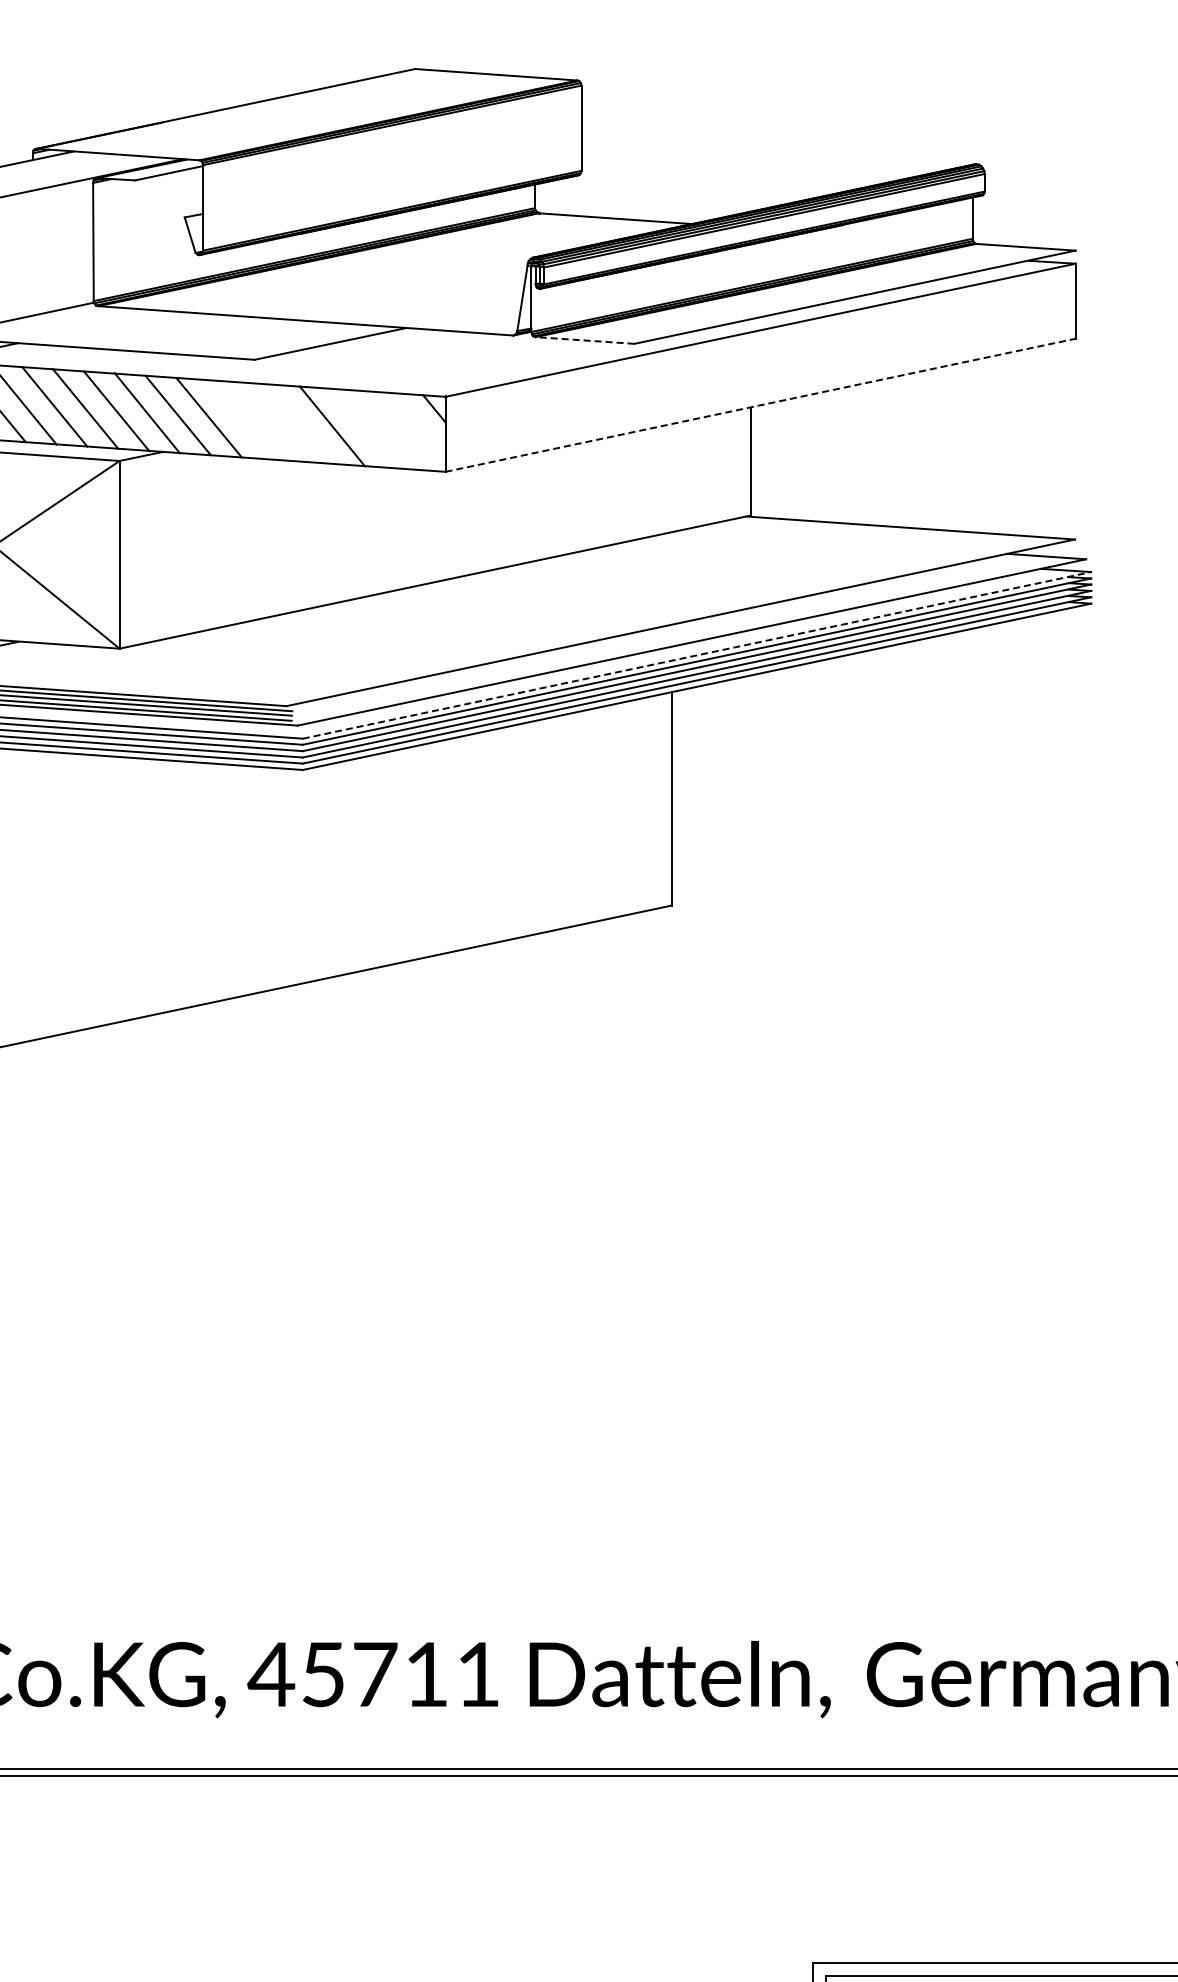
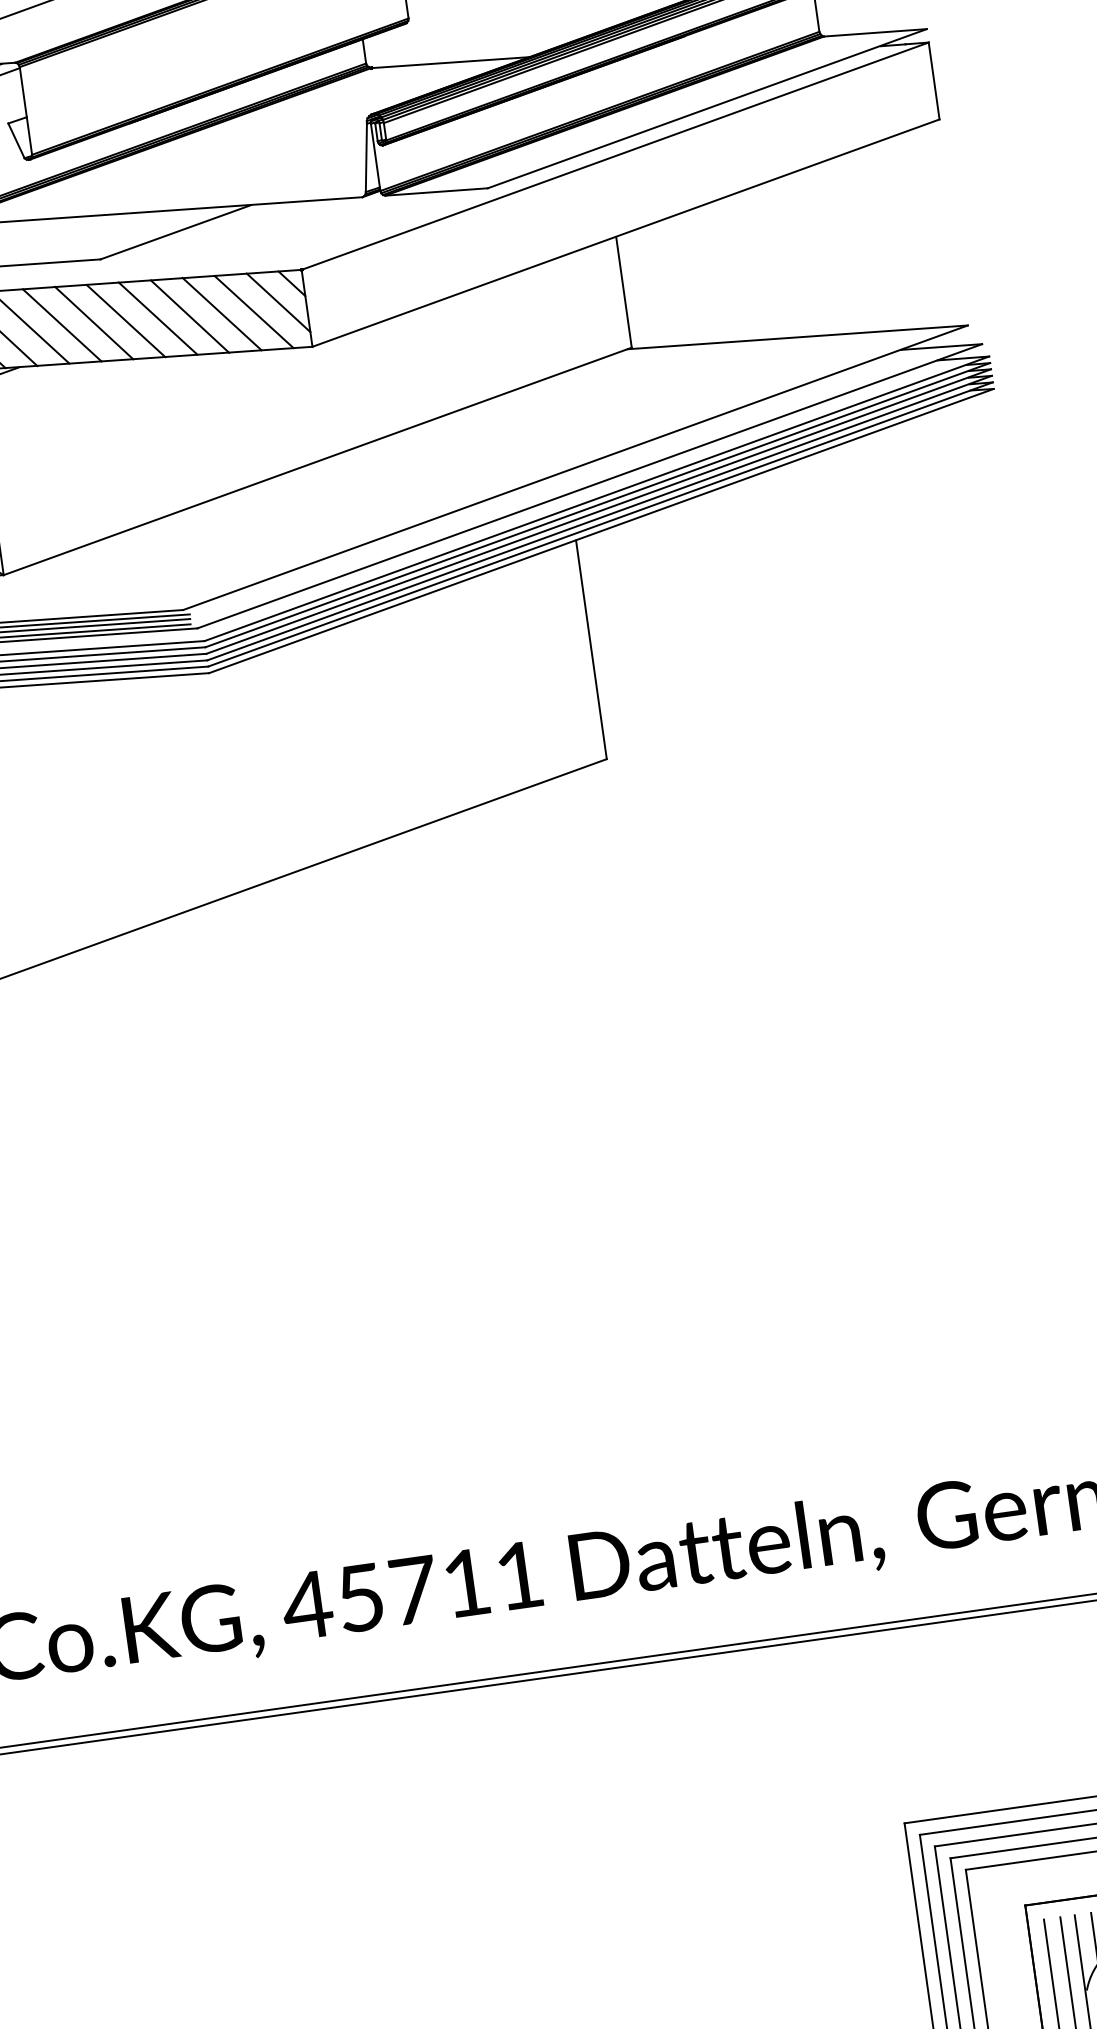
line: (585, 340) -> (437, 191), dashed -> solid
line: (761, 405) -> (626, 233), dashed -> solid
line: (239, 419) -> (93, 322), added
line: (270, 421) -> (125, 320), added
line: (301, 423) -> (157, 317), added
line: (418, 425) -> (278, 303), added
line: (363, 428) -> (222, 314), added
line: (394, 430) -> (254, 311), added
line: (697, 655) -> (597, 498), dashed -> solid

